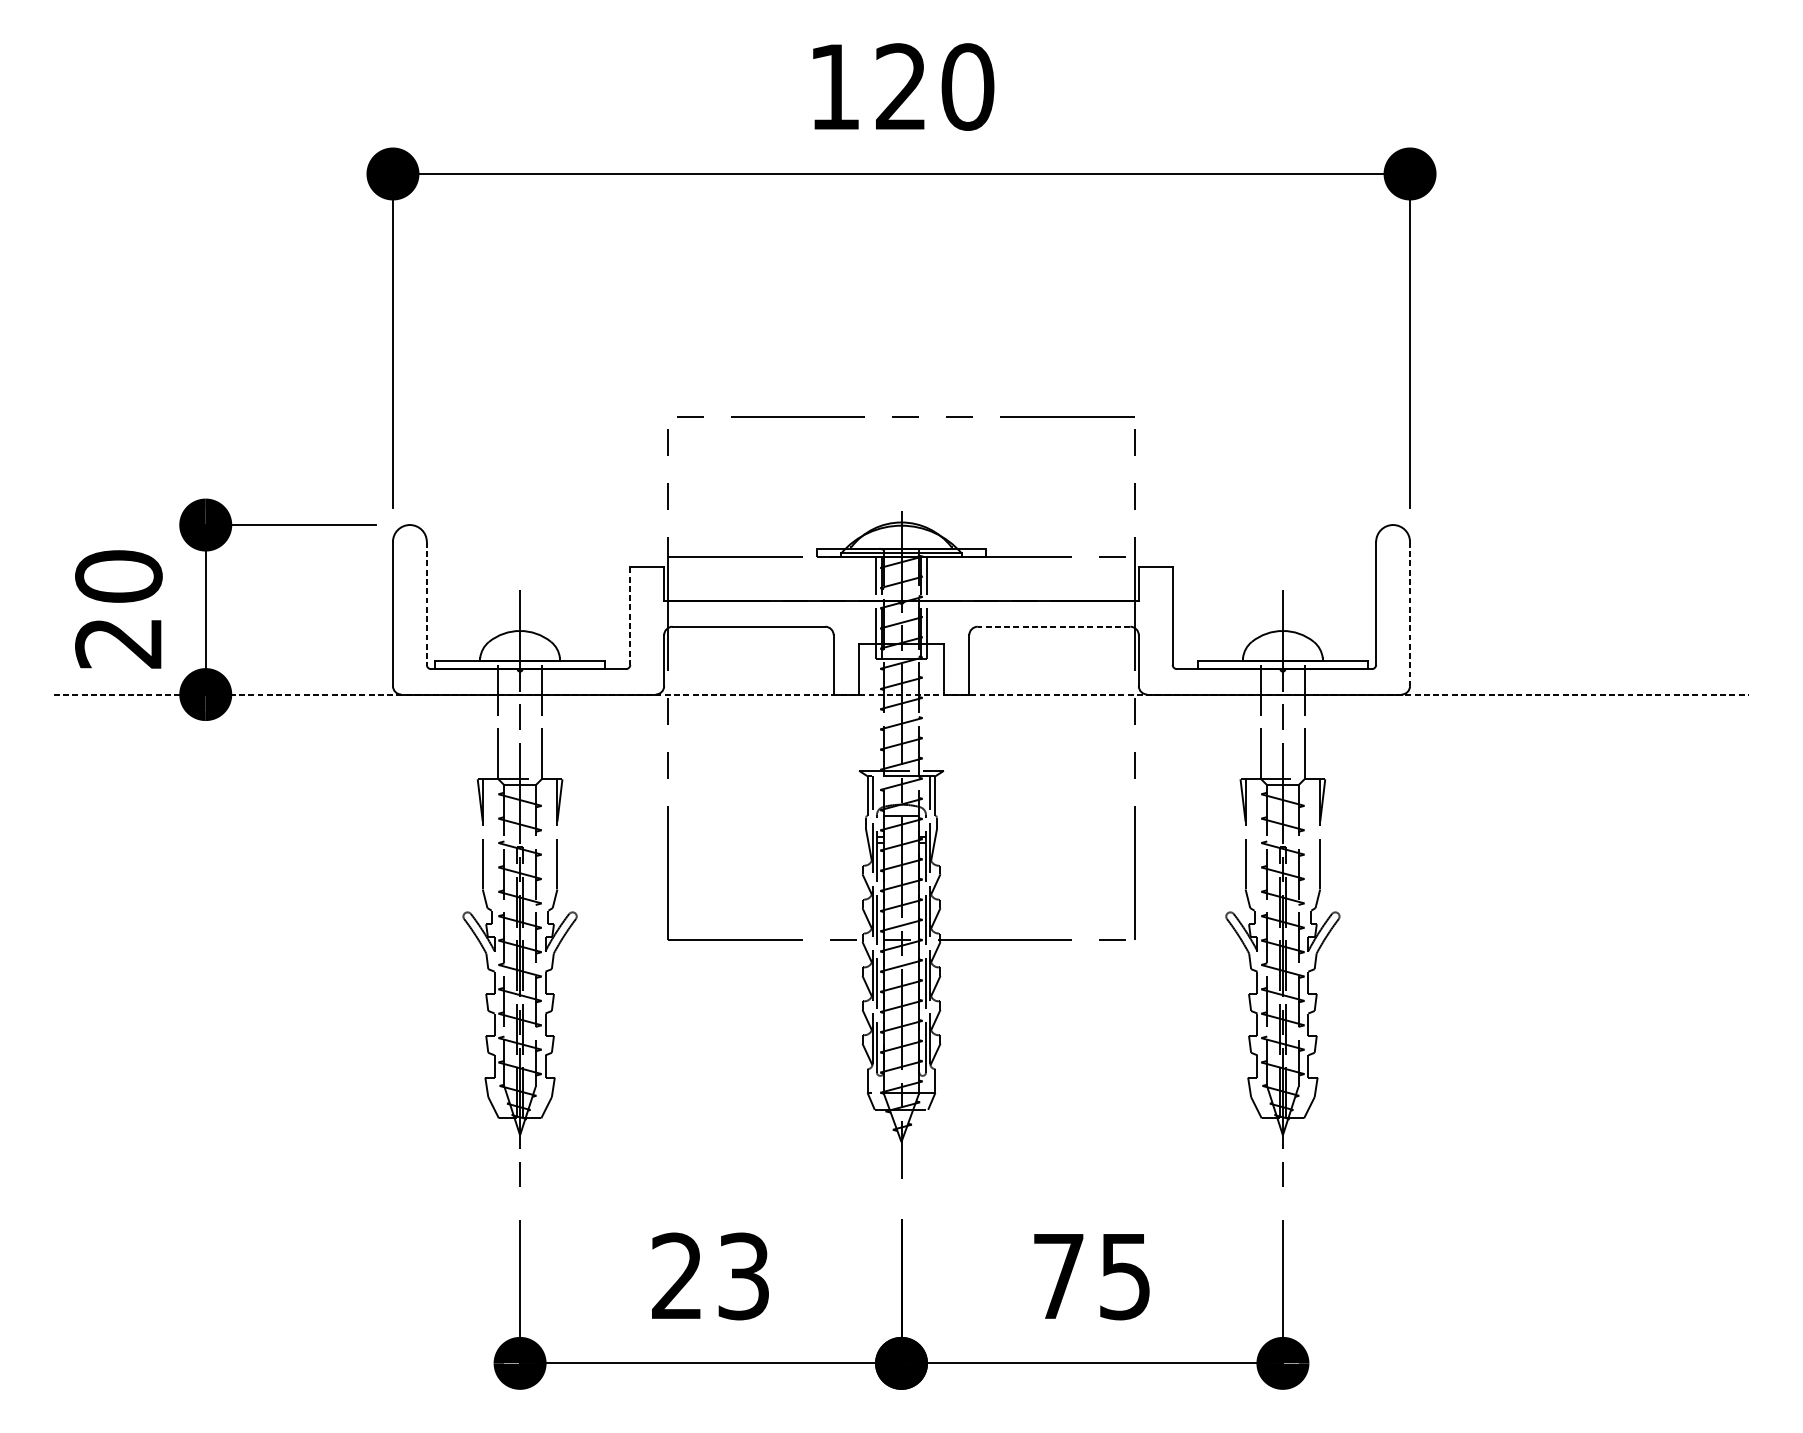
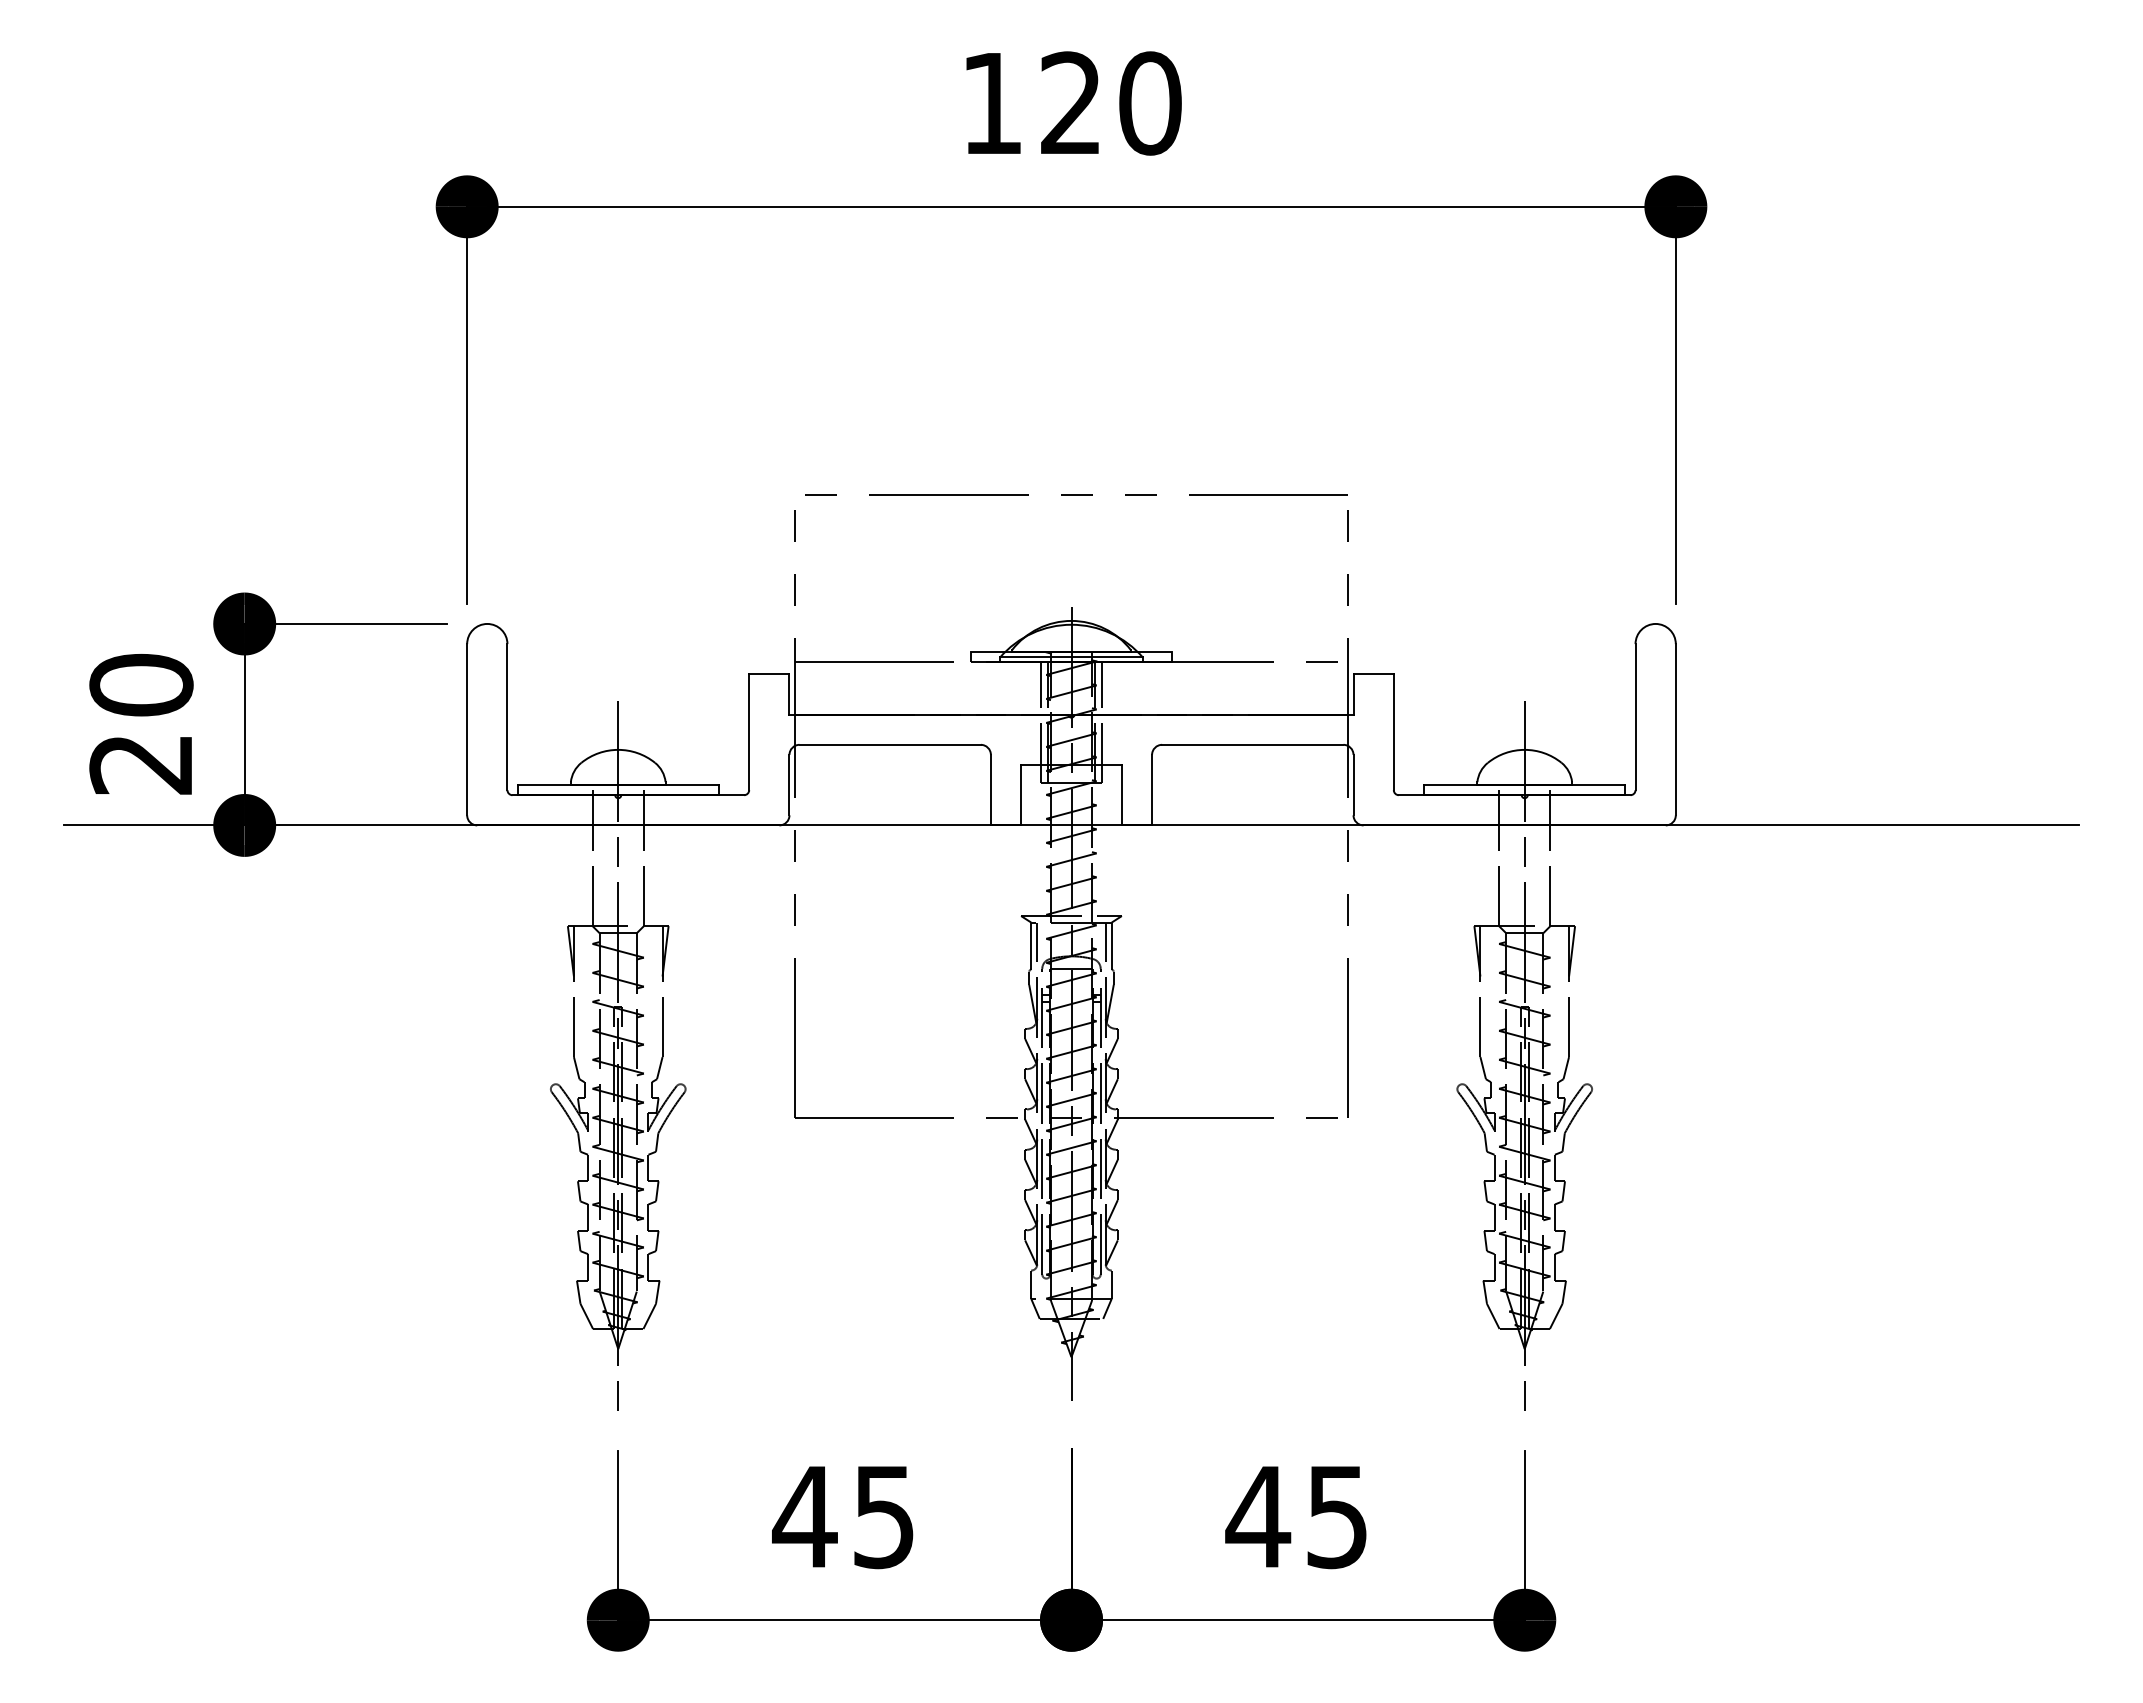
line: (426, 603) -> (507, 717), dashed -> solid
line: (1409, 613) -> (1675, 729), dashed -> solid
line: (630, 616) -> (749, 732), dashed -> solid
line: (1053, 626) -> (1252, 744), dashed -> solid
line: (902, 694) -> (1072, 825), dashed -> solid
text: (708, 1276) -> (842, 1516), 23 -> 45
text: (1058, 1276) -> (1258, 1516), 75 -> 45

